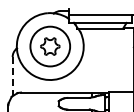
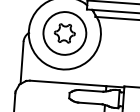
line: (12, 76) -> (21, 62), dashed -> solid

